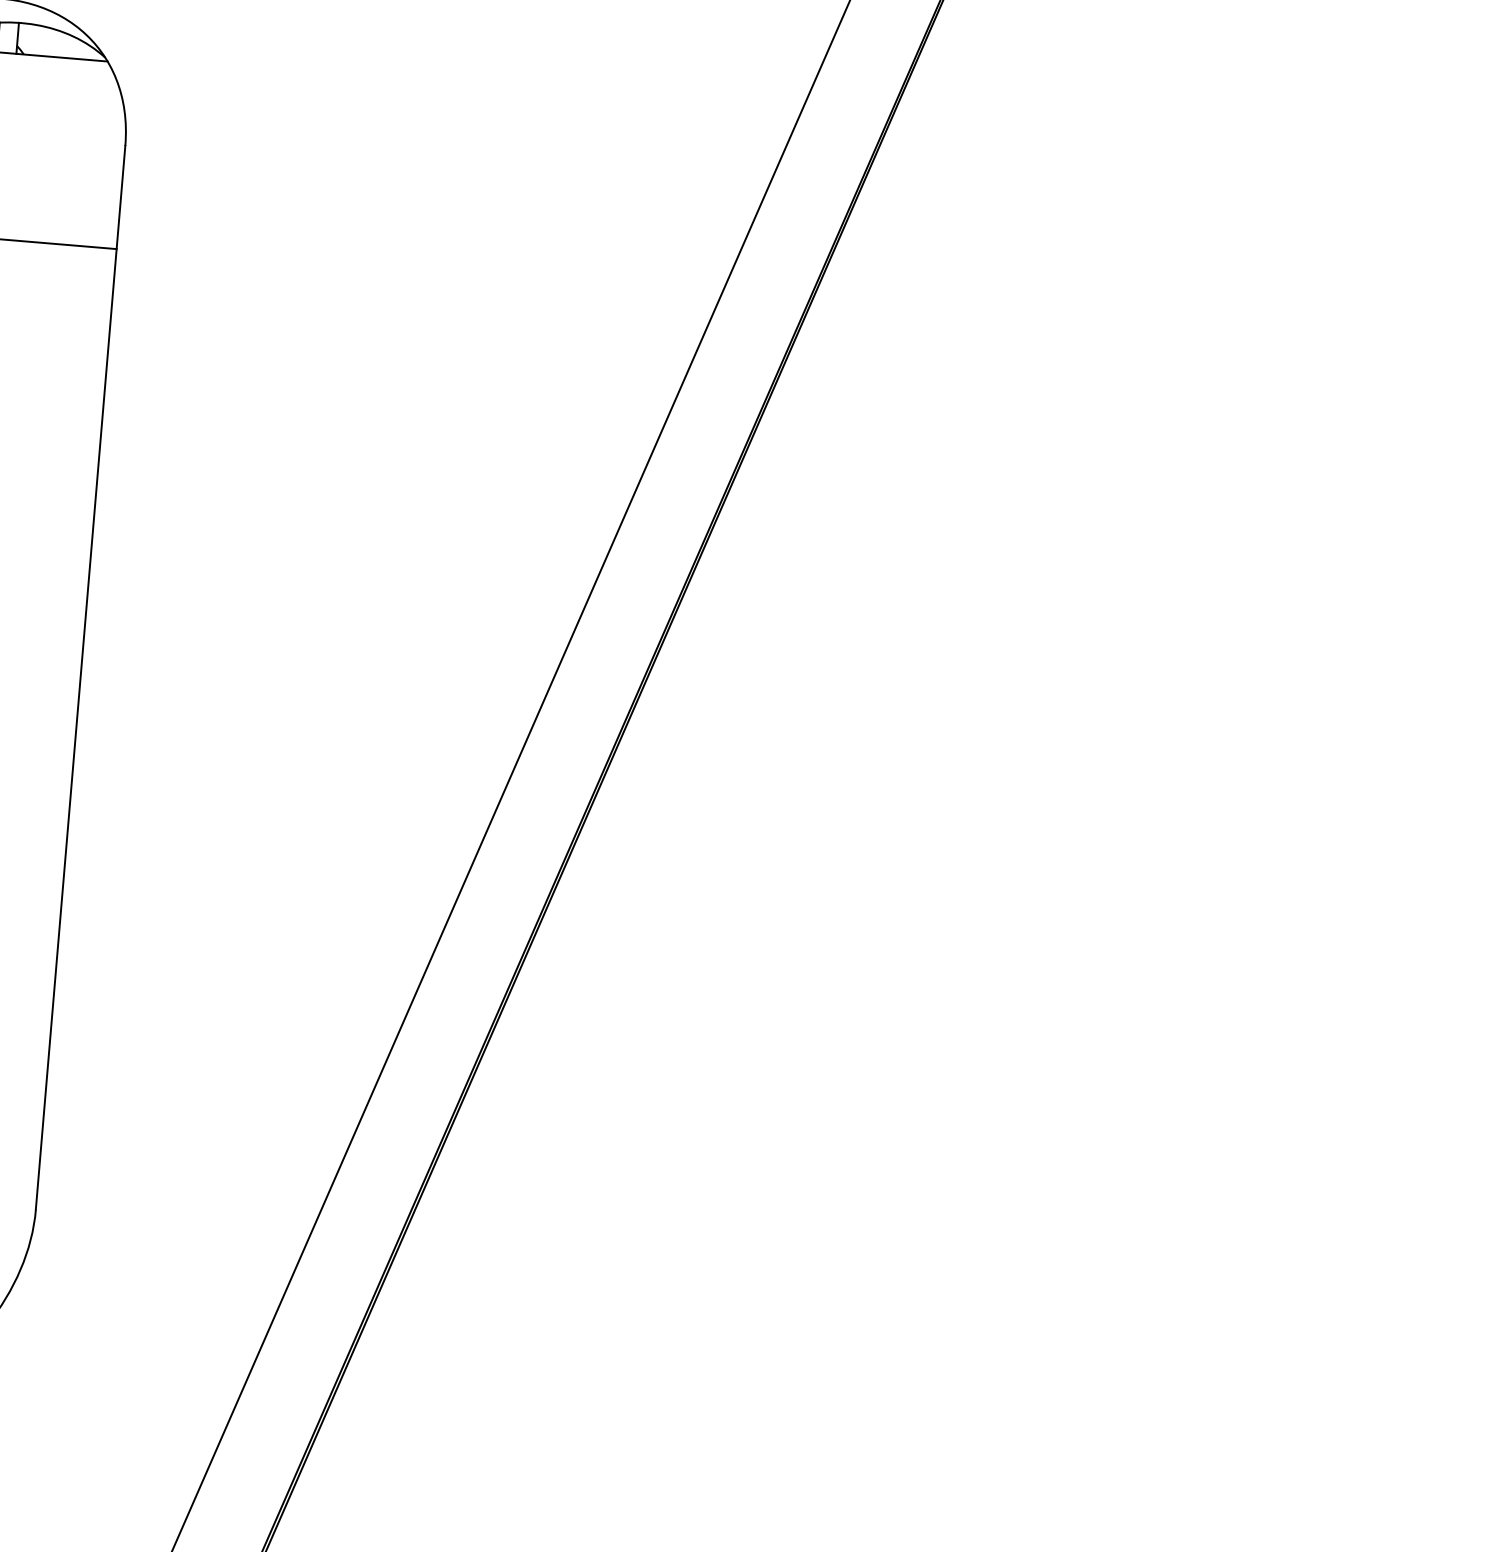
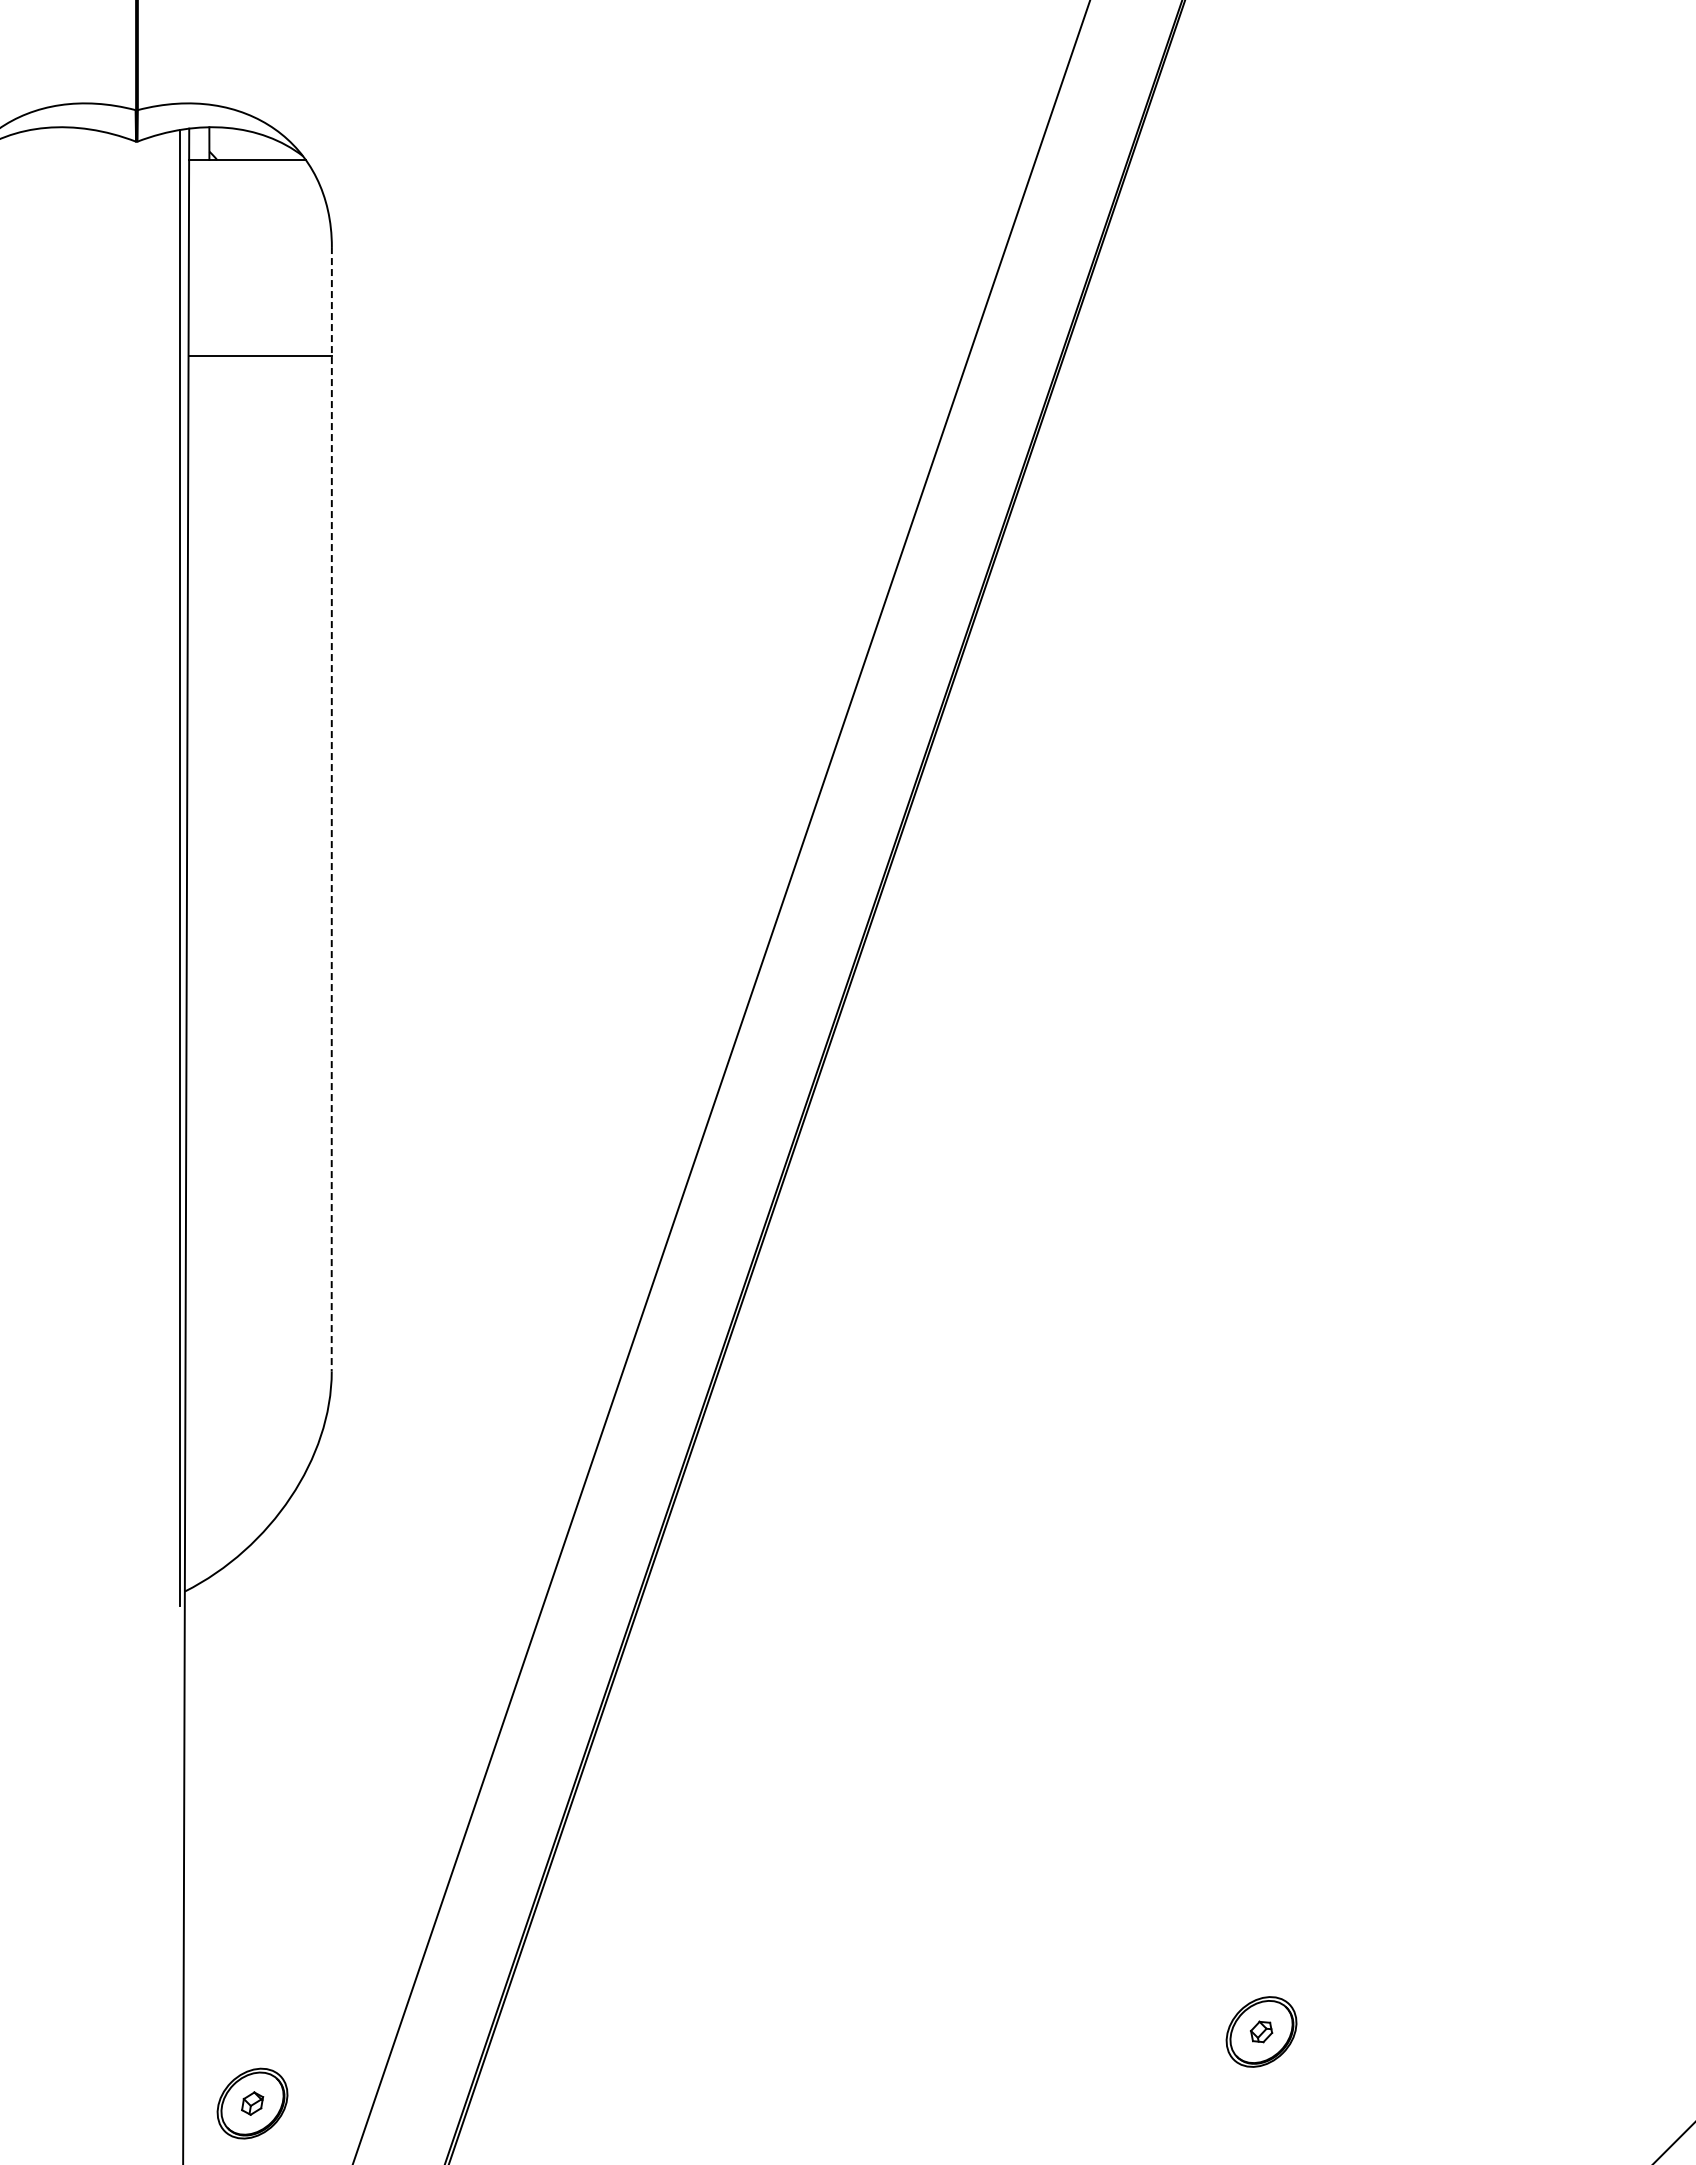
line: (80, 677) -> (331, 809), solid -> dashed

